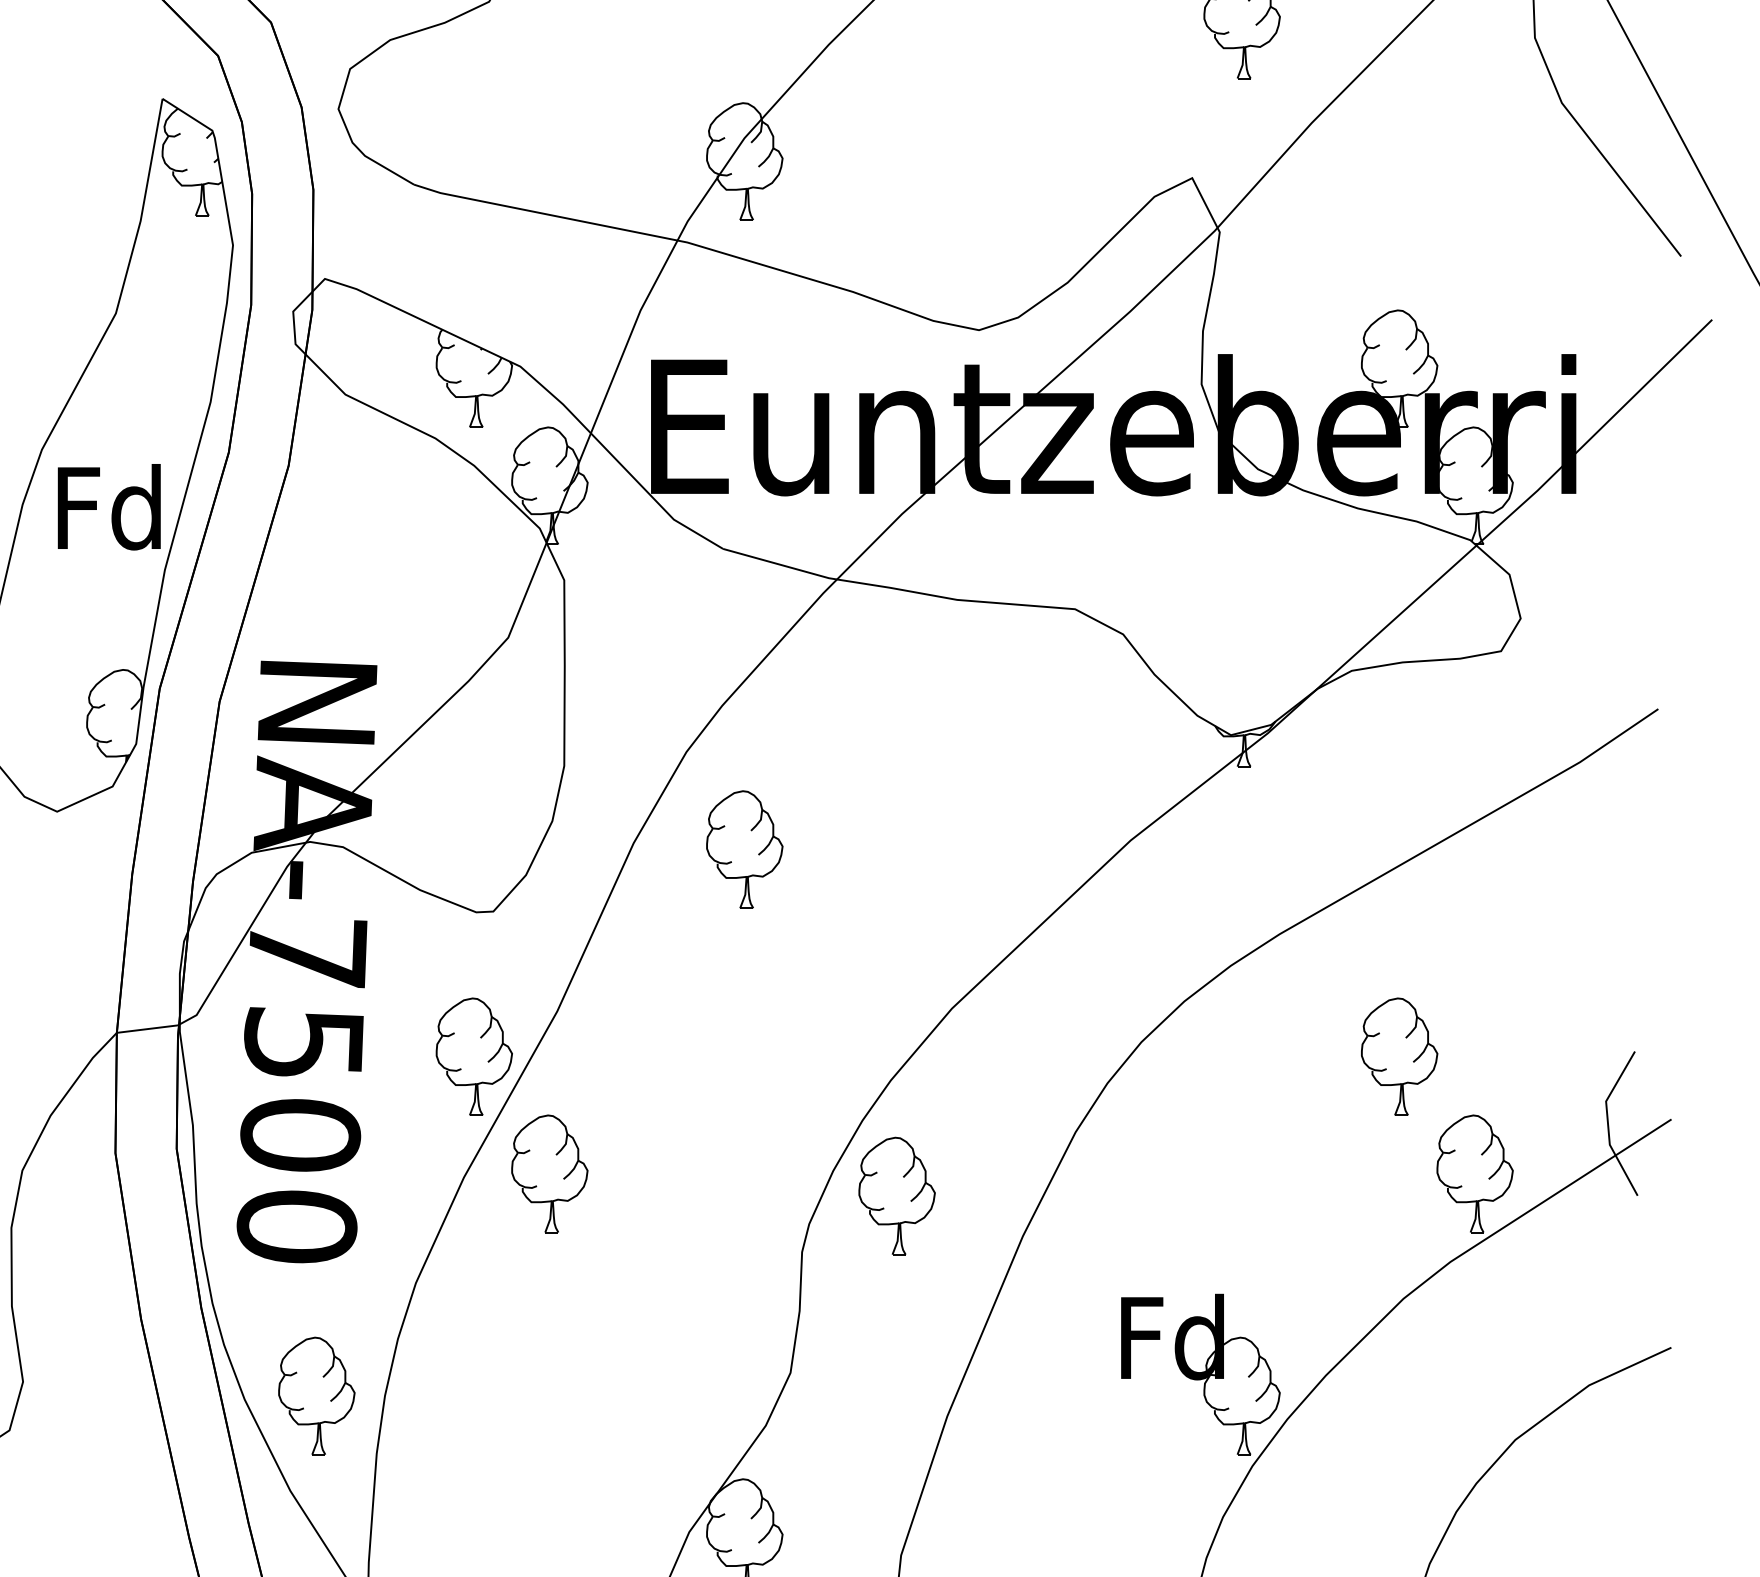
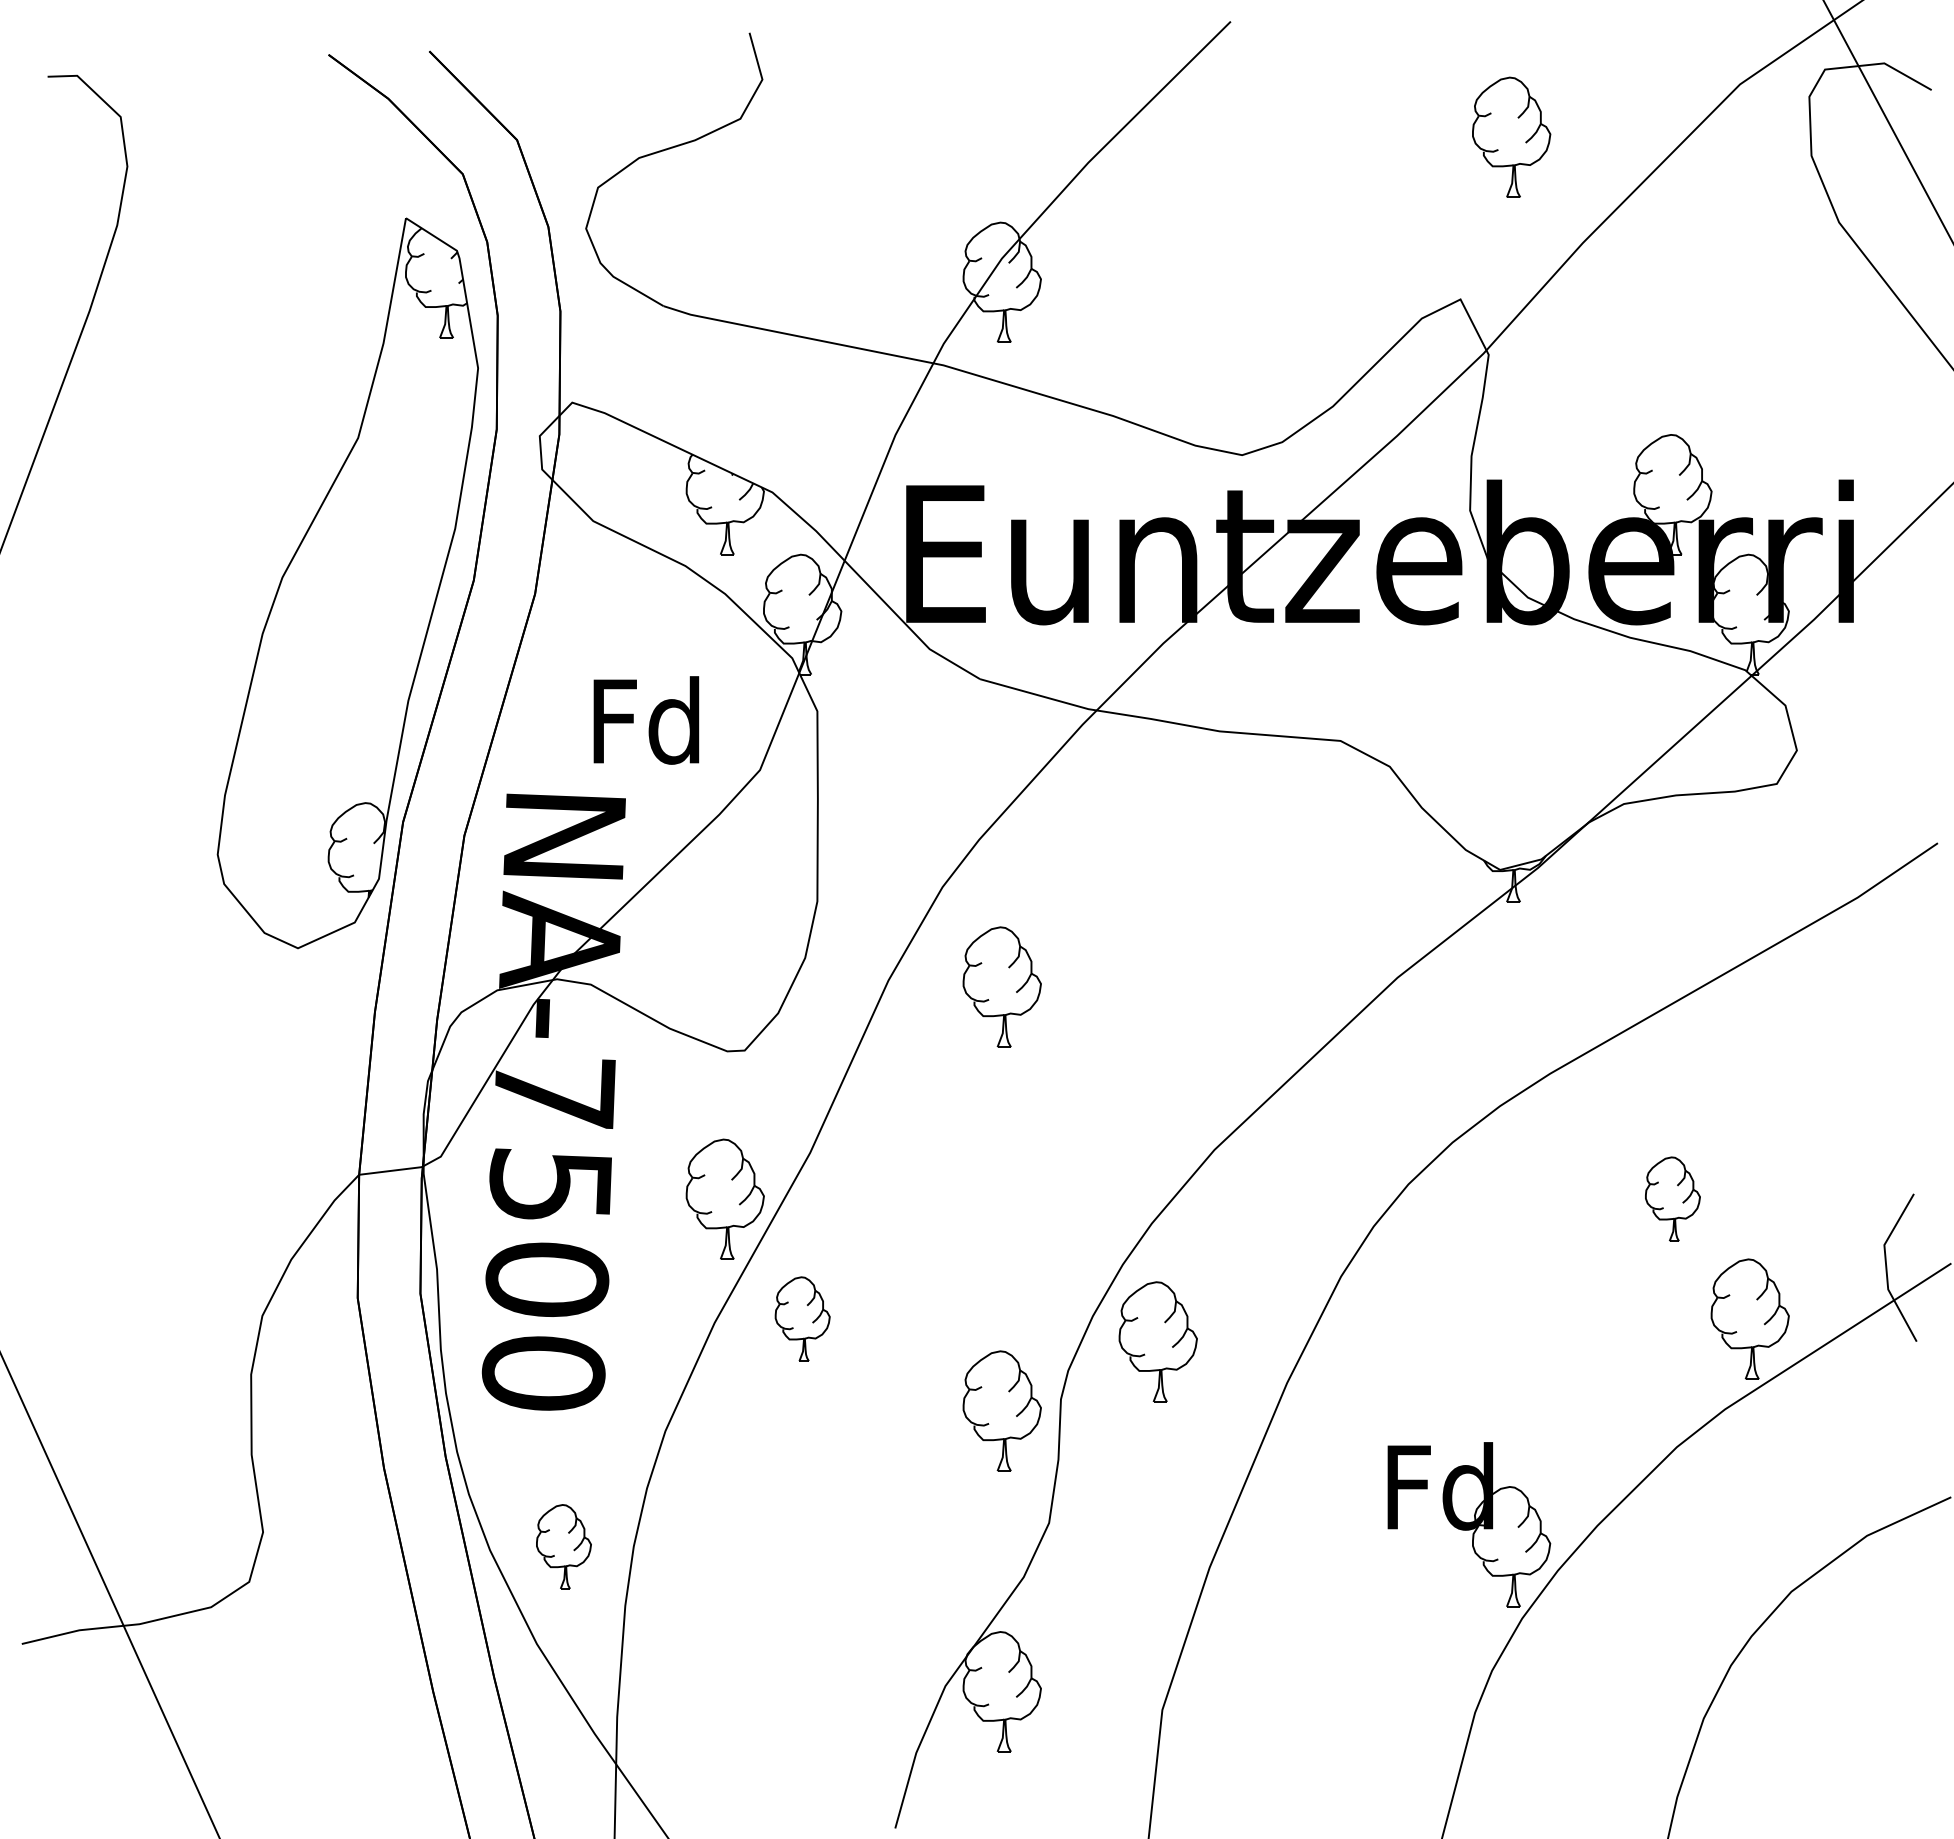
text: (109, 507) -> (646, 720), moved
part: (1399, 1055) -> (1672, 1198), size x0.7
part: (549, 1173) -> (802, 1318), size x0.7
part: (744, 1262) -> (1001, 1410), added
part: (316, 1395) -> (563, 1546), size x0.7

